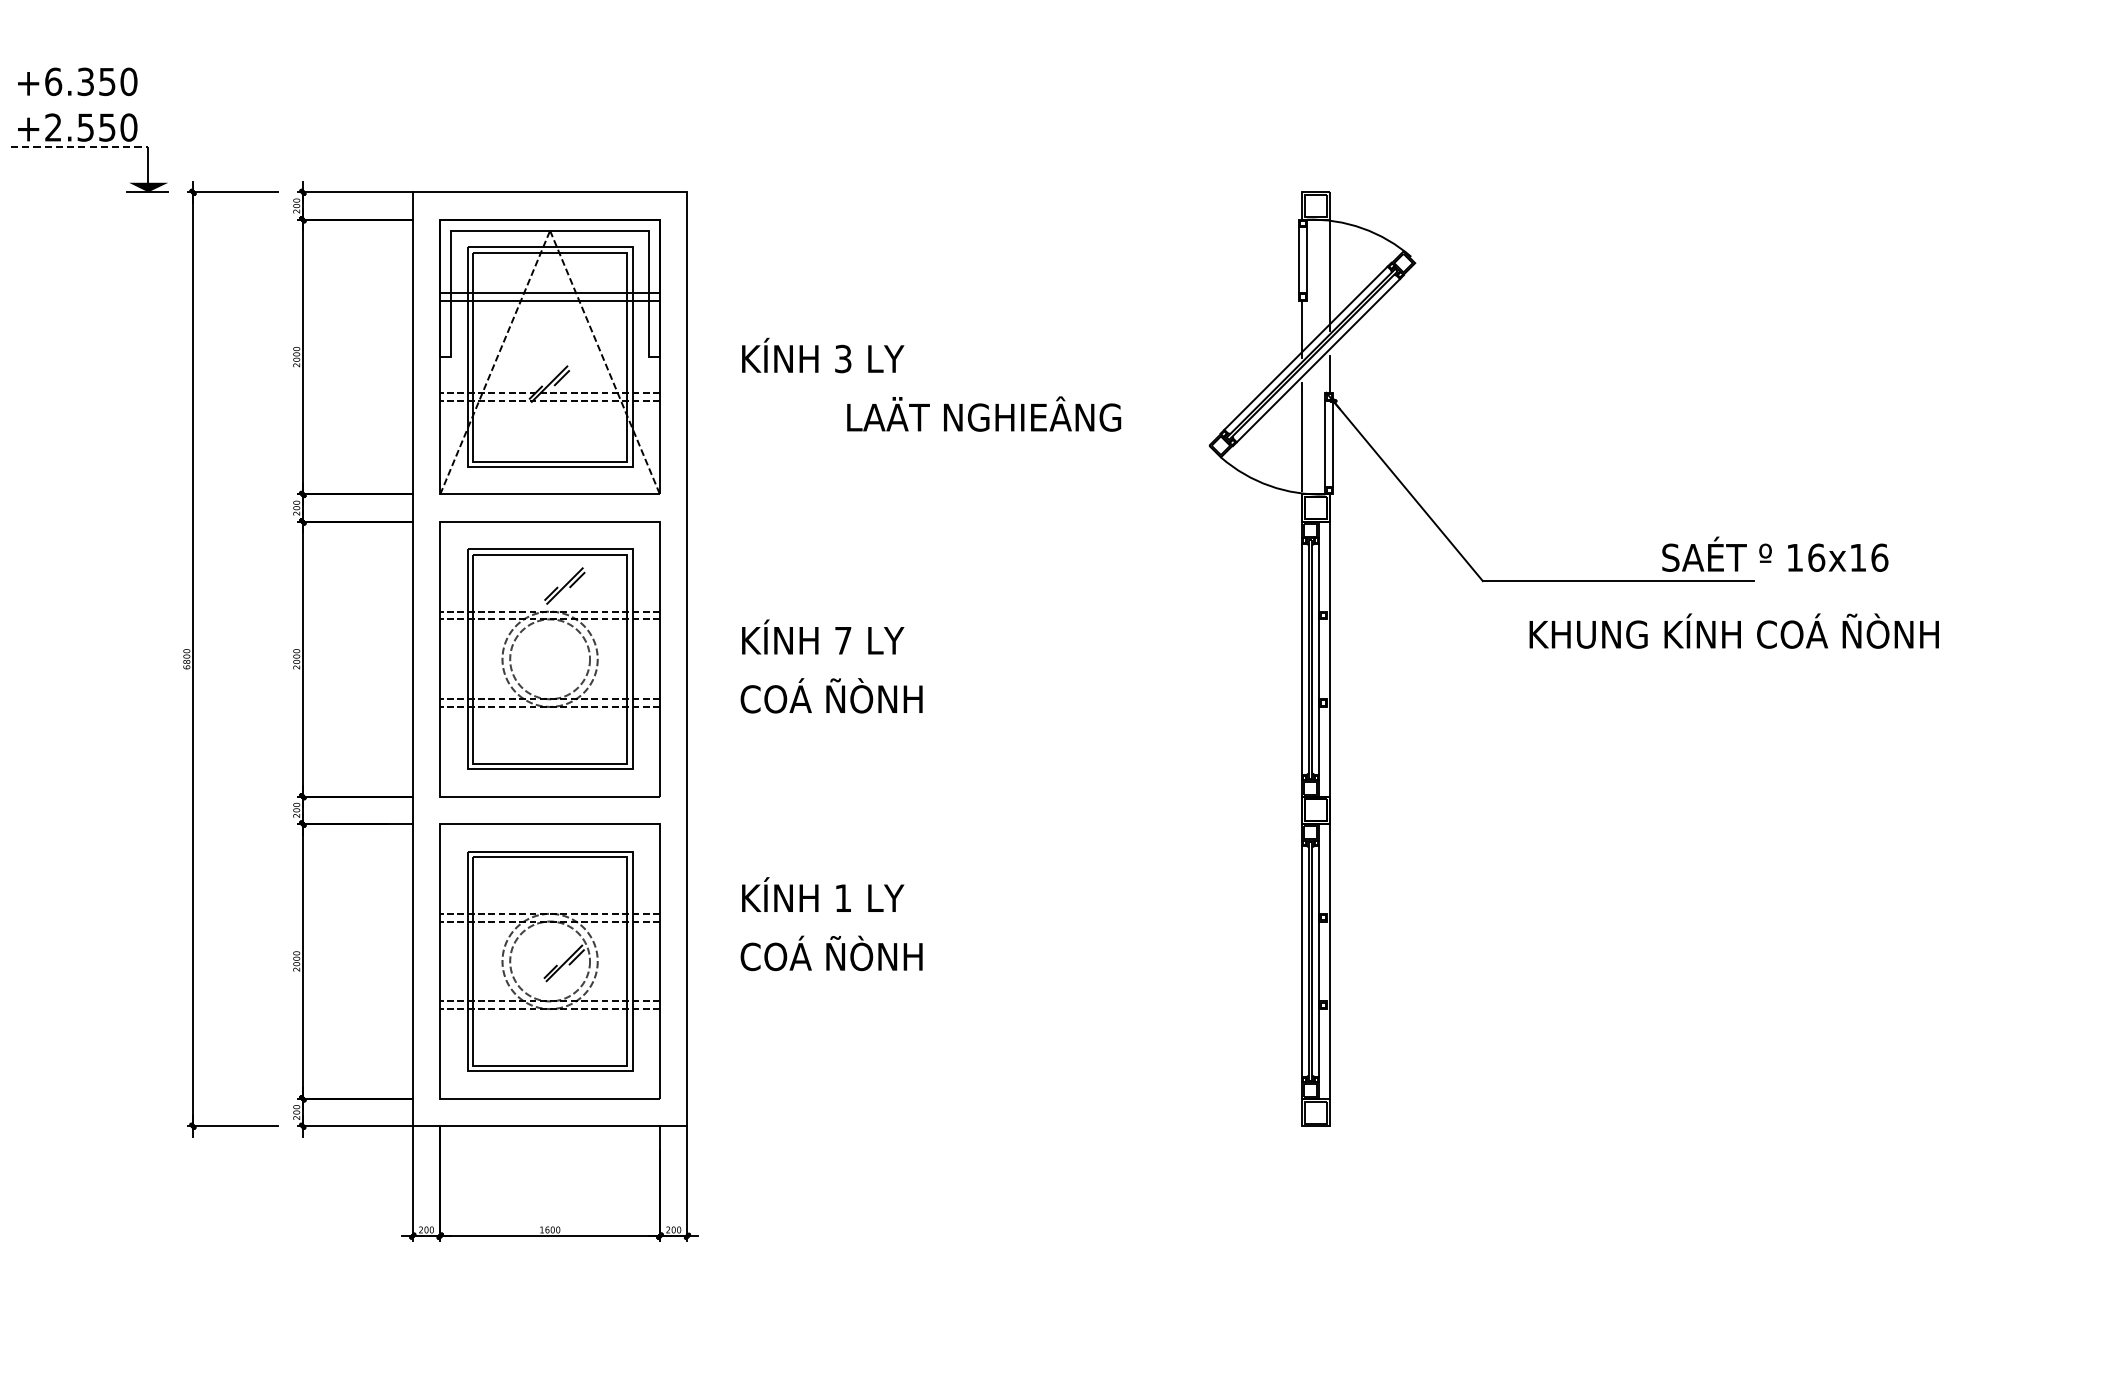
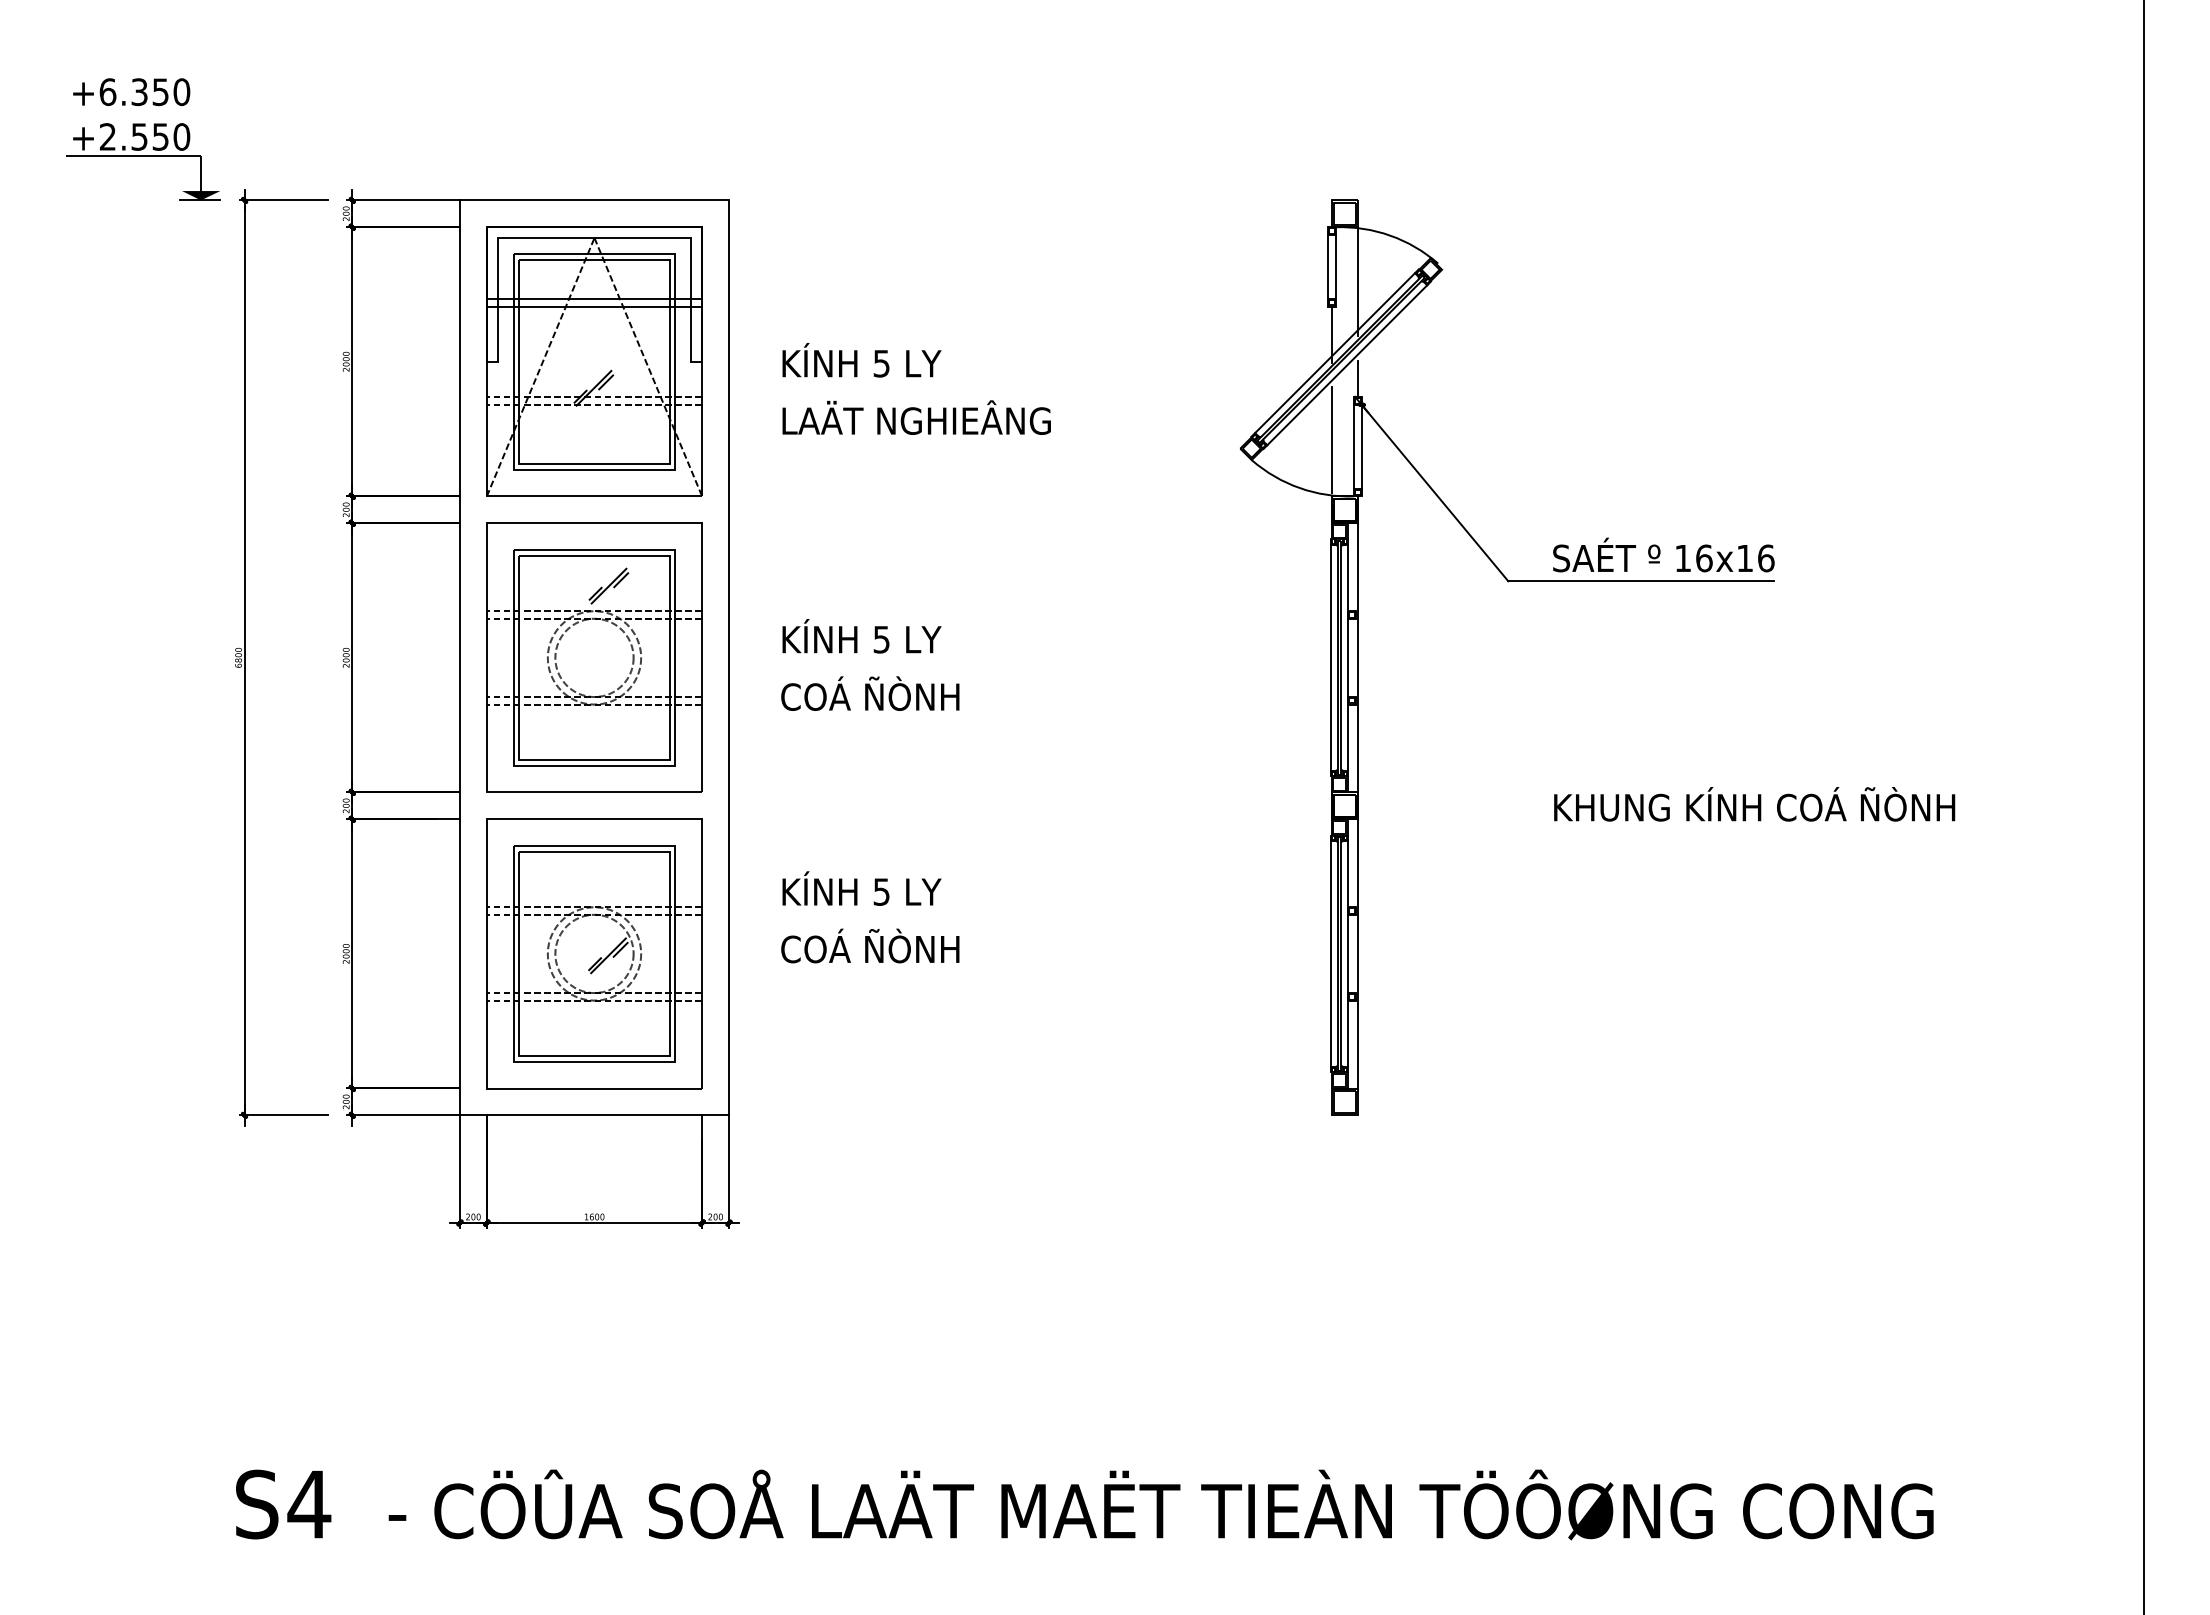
line: (80, 147) -> (134, 156), dashed -> solid
text: (843, 358) -> (881, 363), 3 -> 5
text: (983, 413) -> (916, 417), moved
text: (1774, 553) -> (1663, 554), moved
text: (1734, 631) -> (1754, 804), moved
text: (843, 640) -> (881, 639), 7 -> 5
text: (843, 897) -> (881, 891), 1 -> 5

